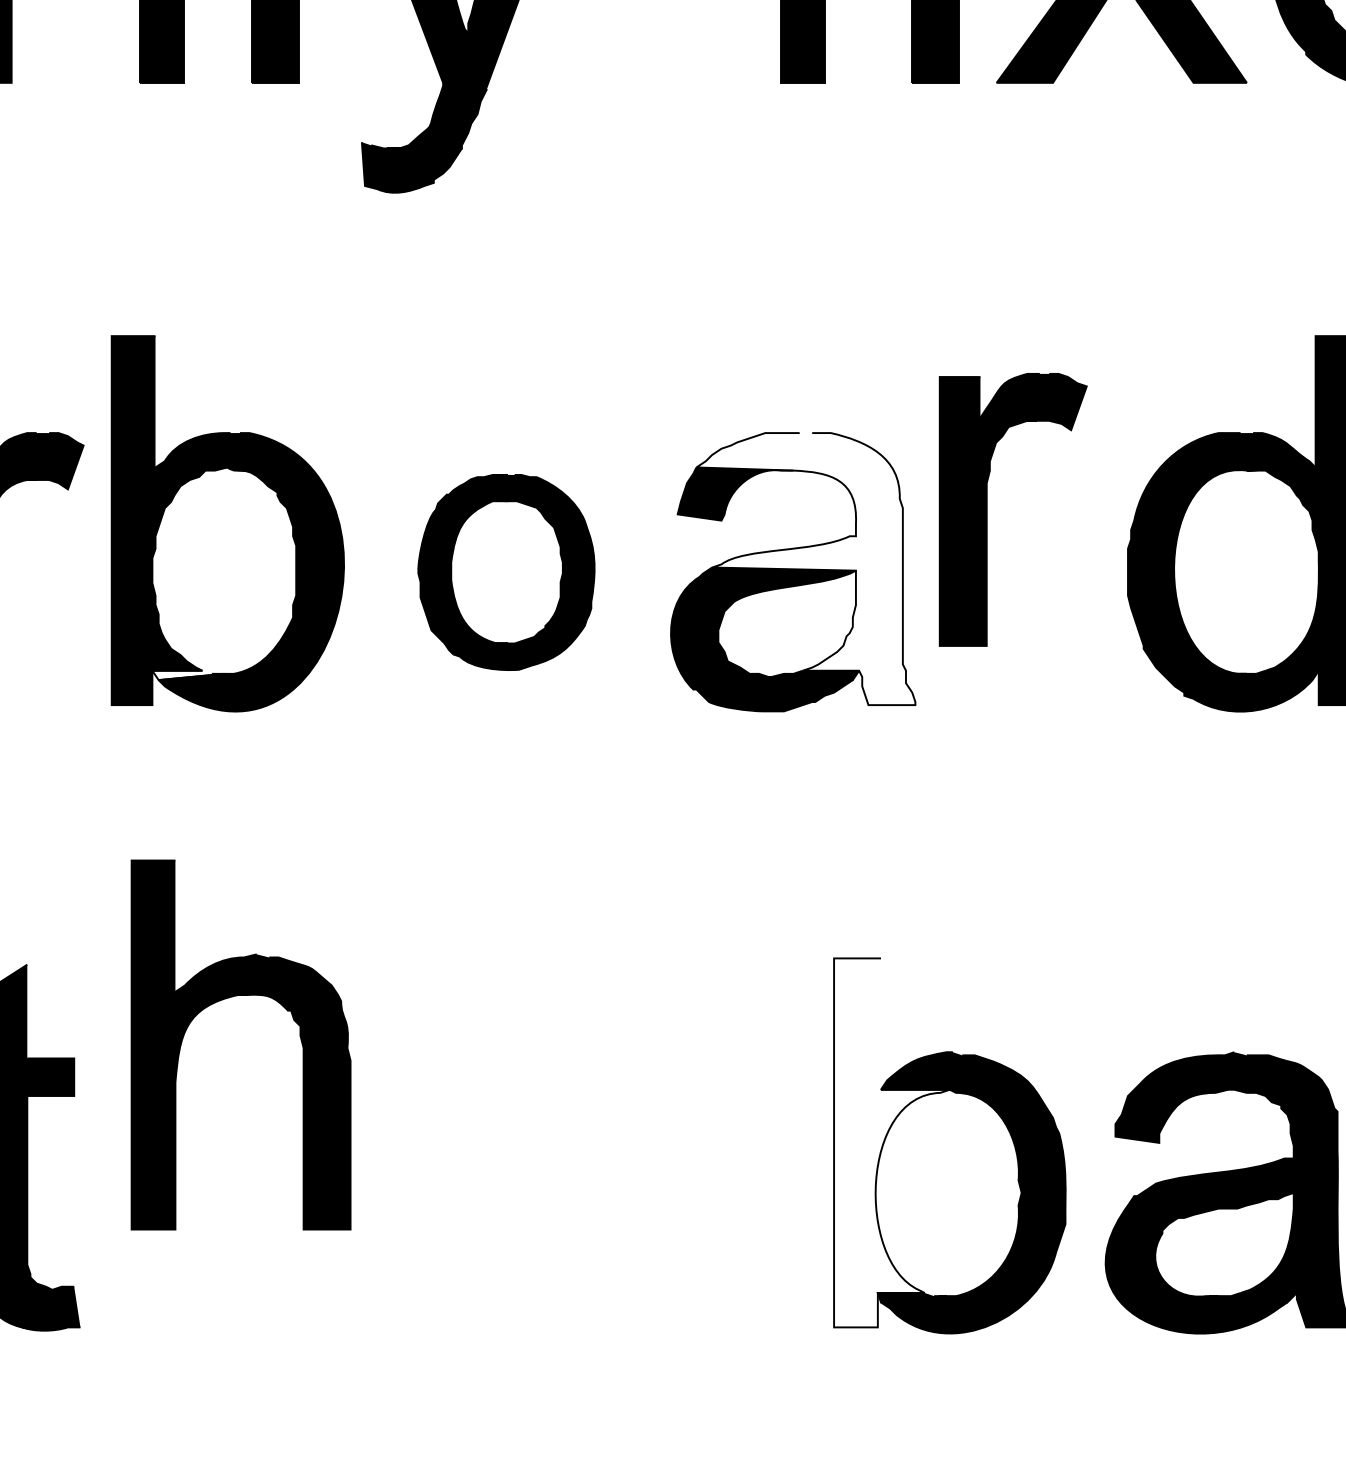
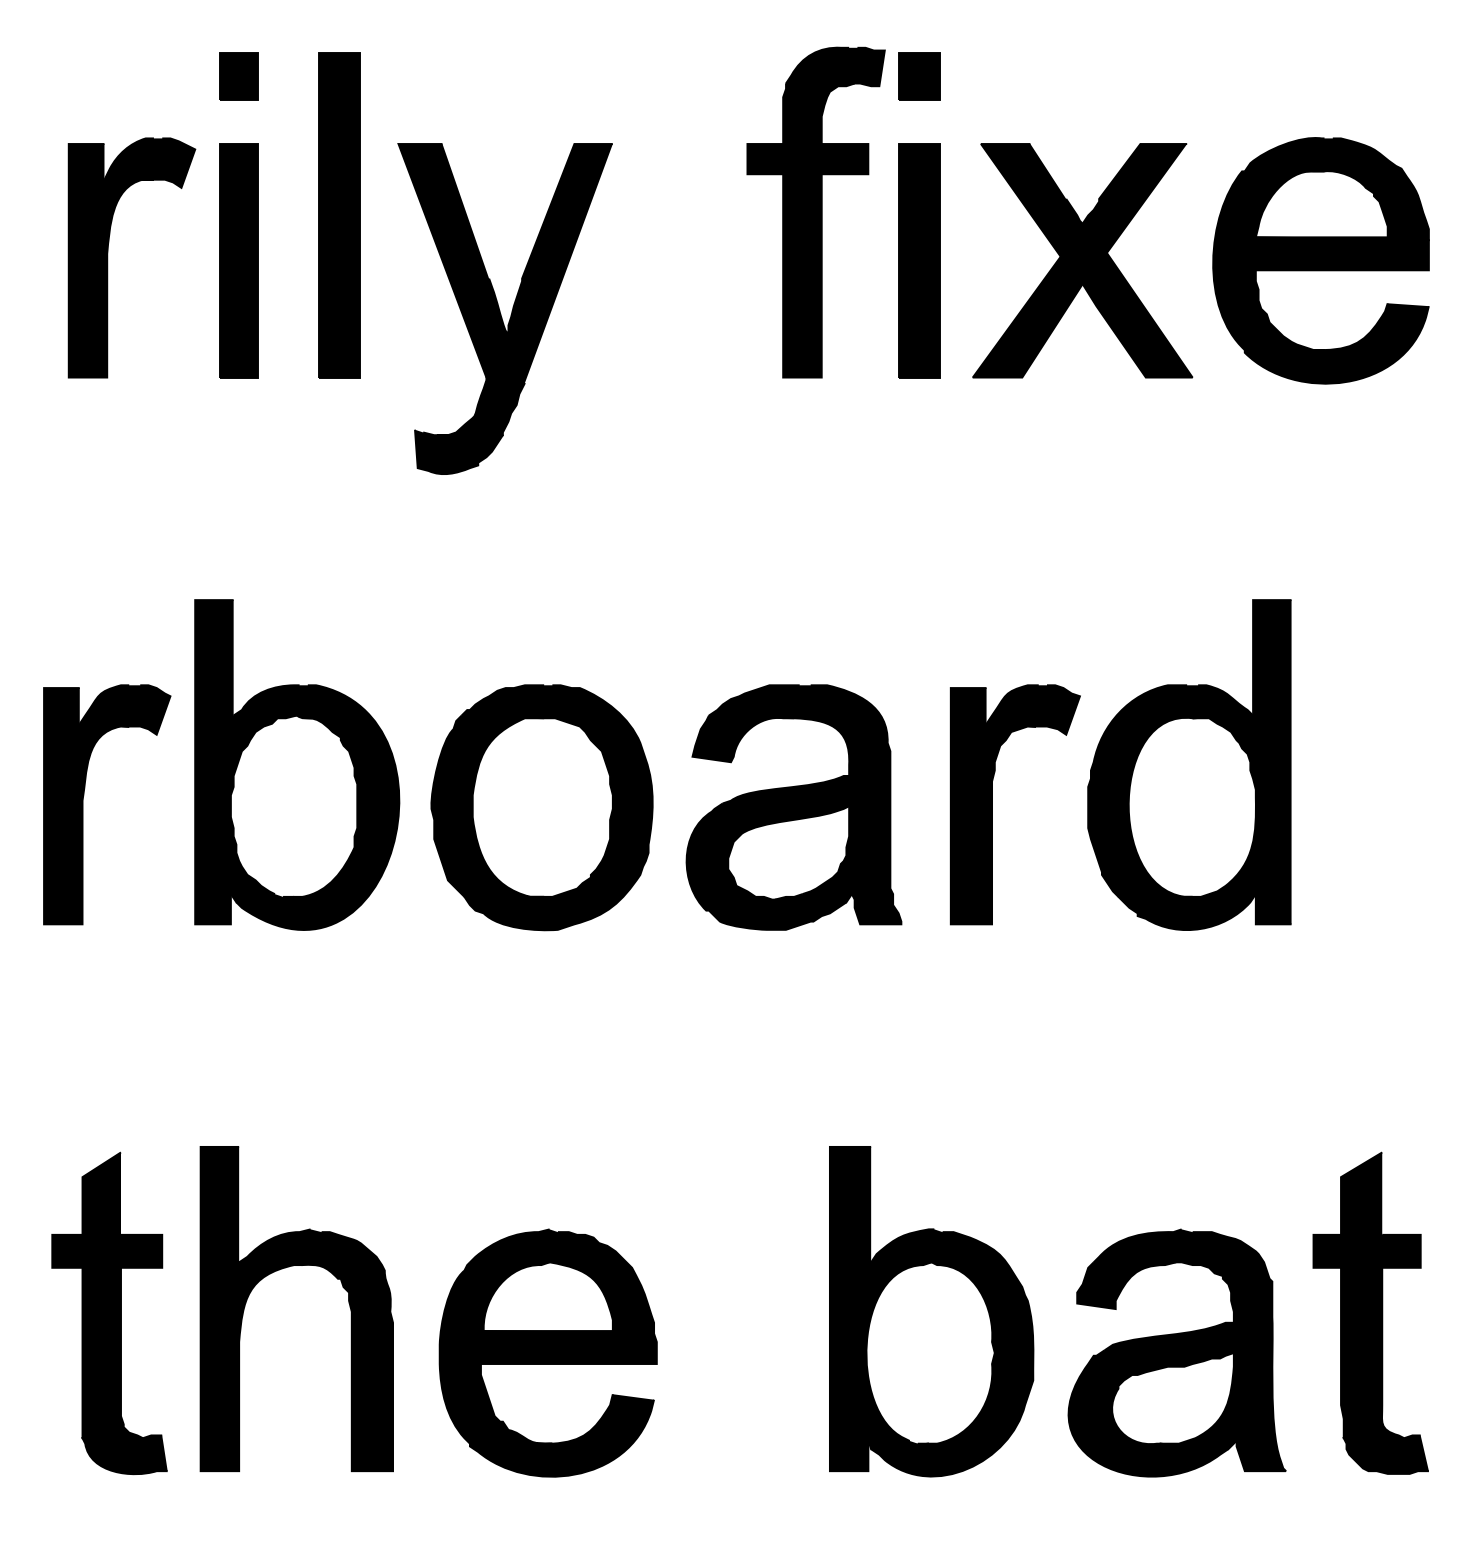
part: (987, 509) -> (992, 804), moved
fill: (806, 568) -> (805, 804), added
part: (505, 572) -> (541, 807), size x1.43
fill: (188, 675) -> (262, 898), added
part: (224, 1000) -> (282, 1269), moved
fill: (891, 1142) -> (880, 1308), added
part: (512, 1192) -> (547, 1352), added

